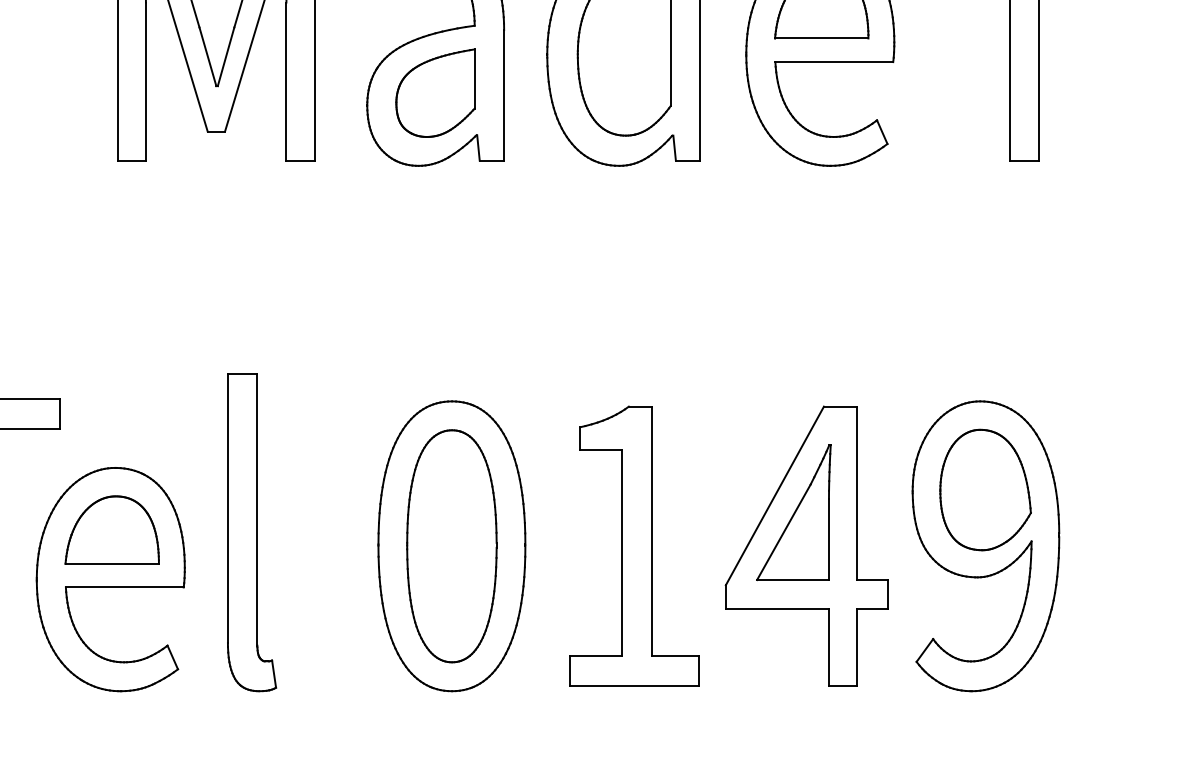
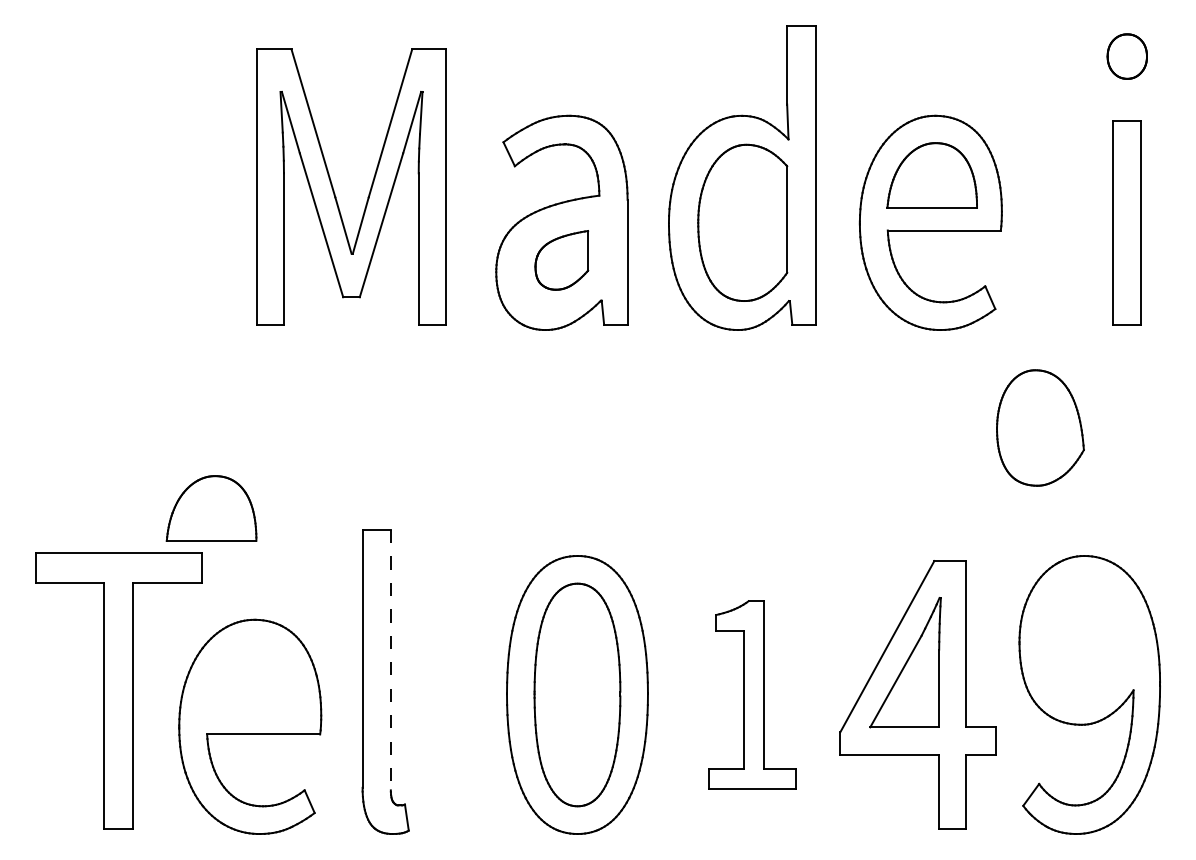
part: (435, 93) -> (561, 260), size x0.7
part: (985, 489) -> (1040, 427), moved
line: (257, 510) -> (390, 660), solid -> dashed
part: (112, 530) -> (211, 508), moved
part: (633, 545) -> (751, 694), size x0.7

